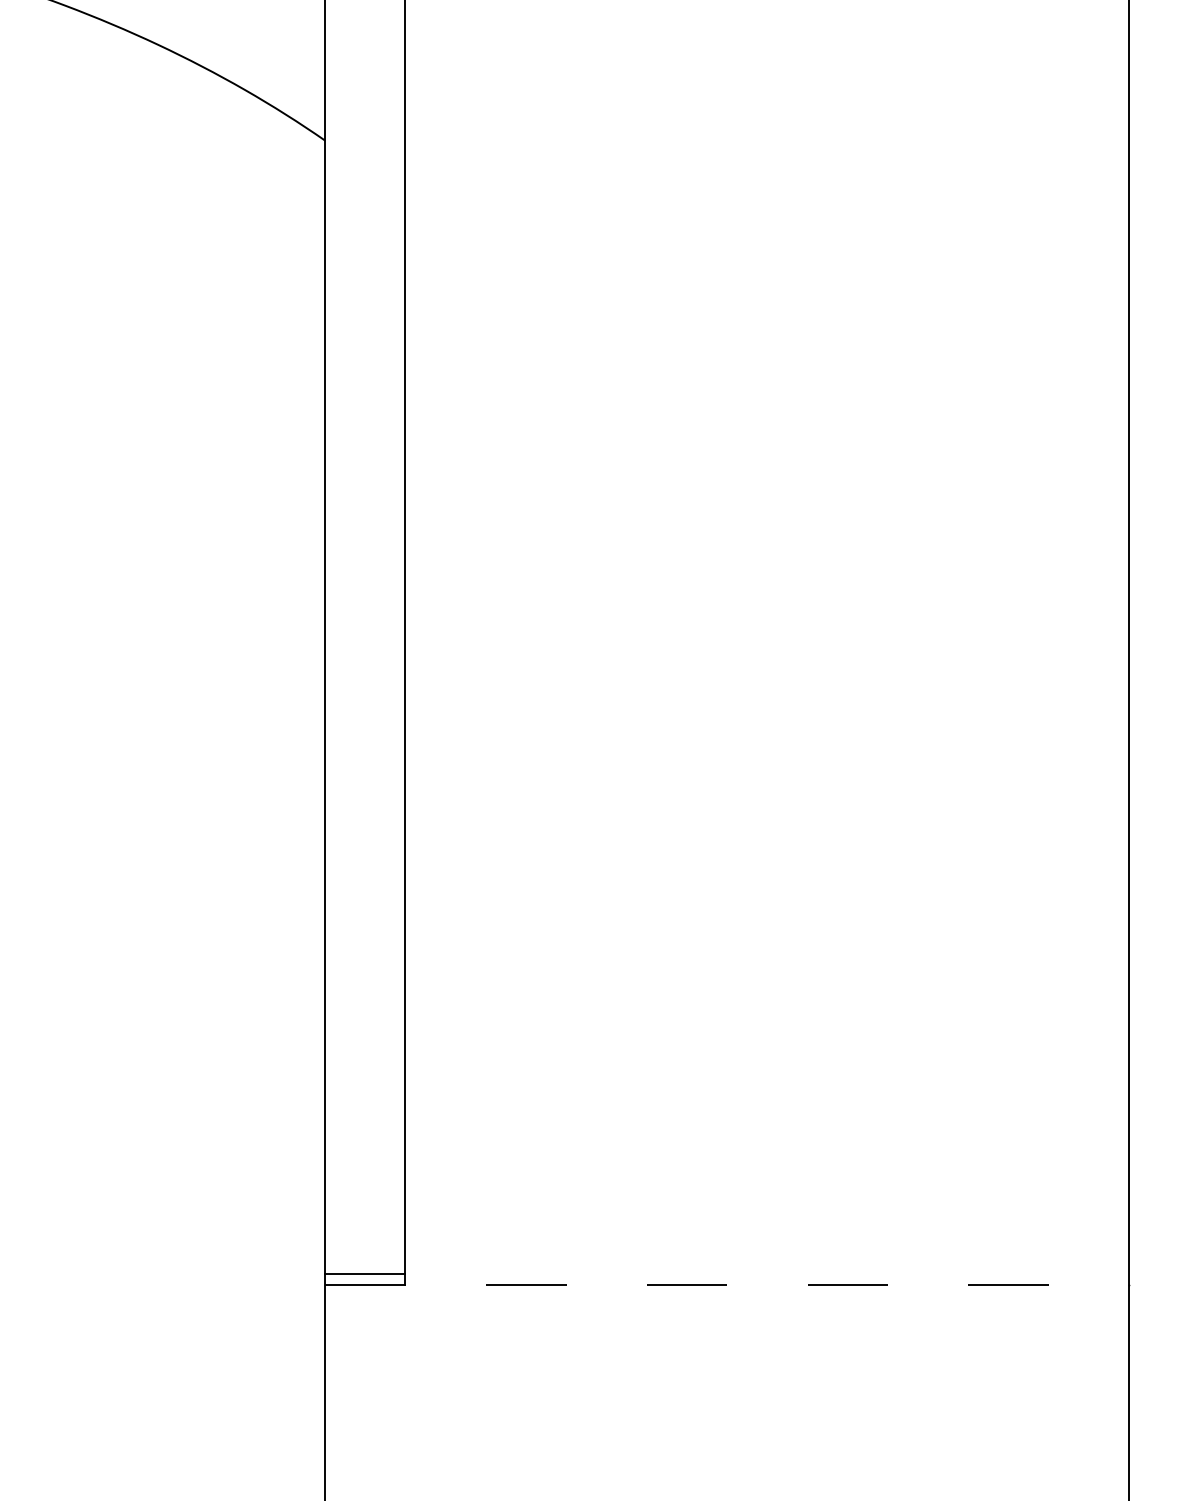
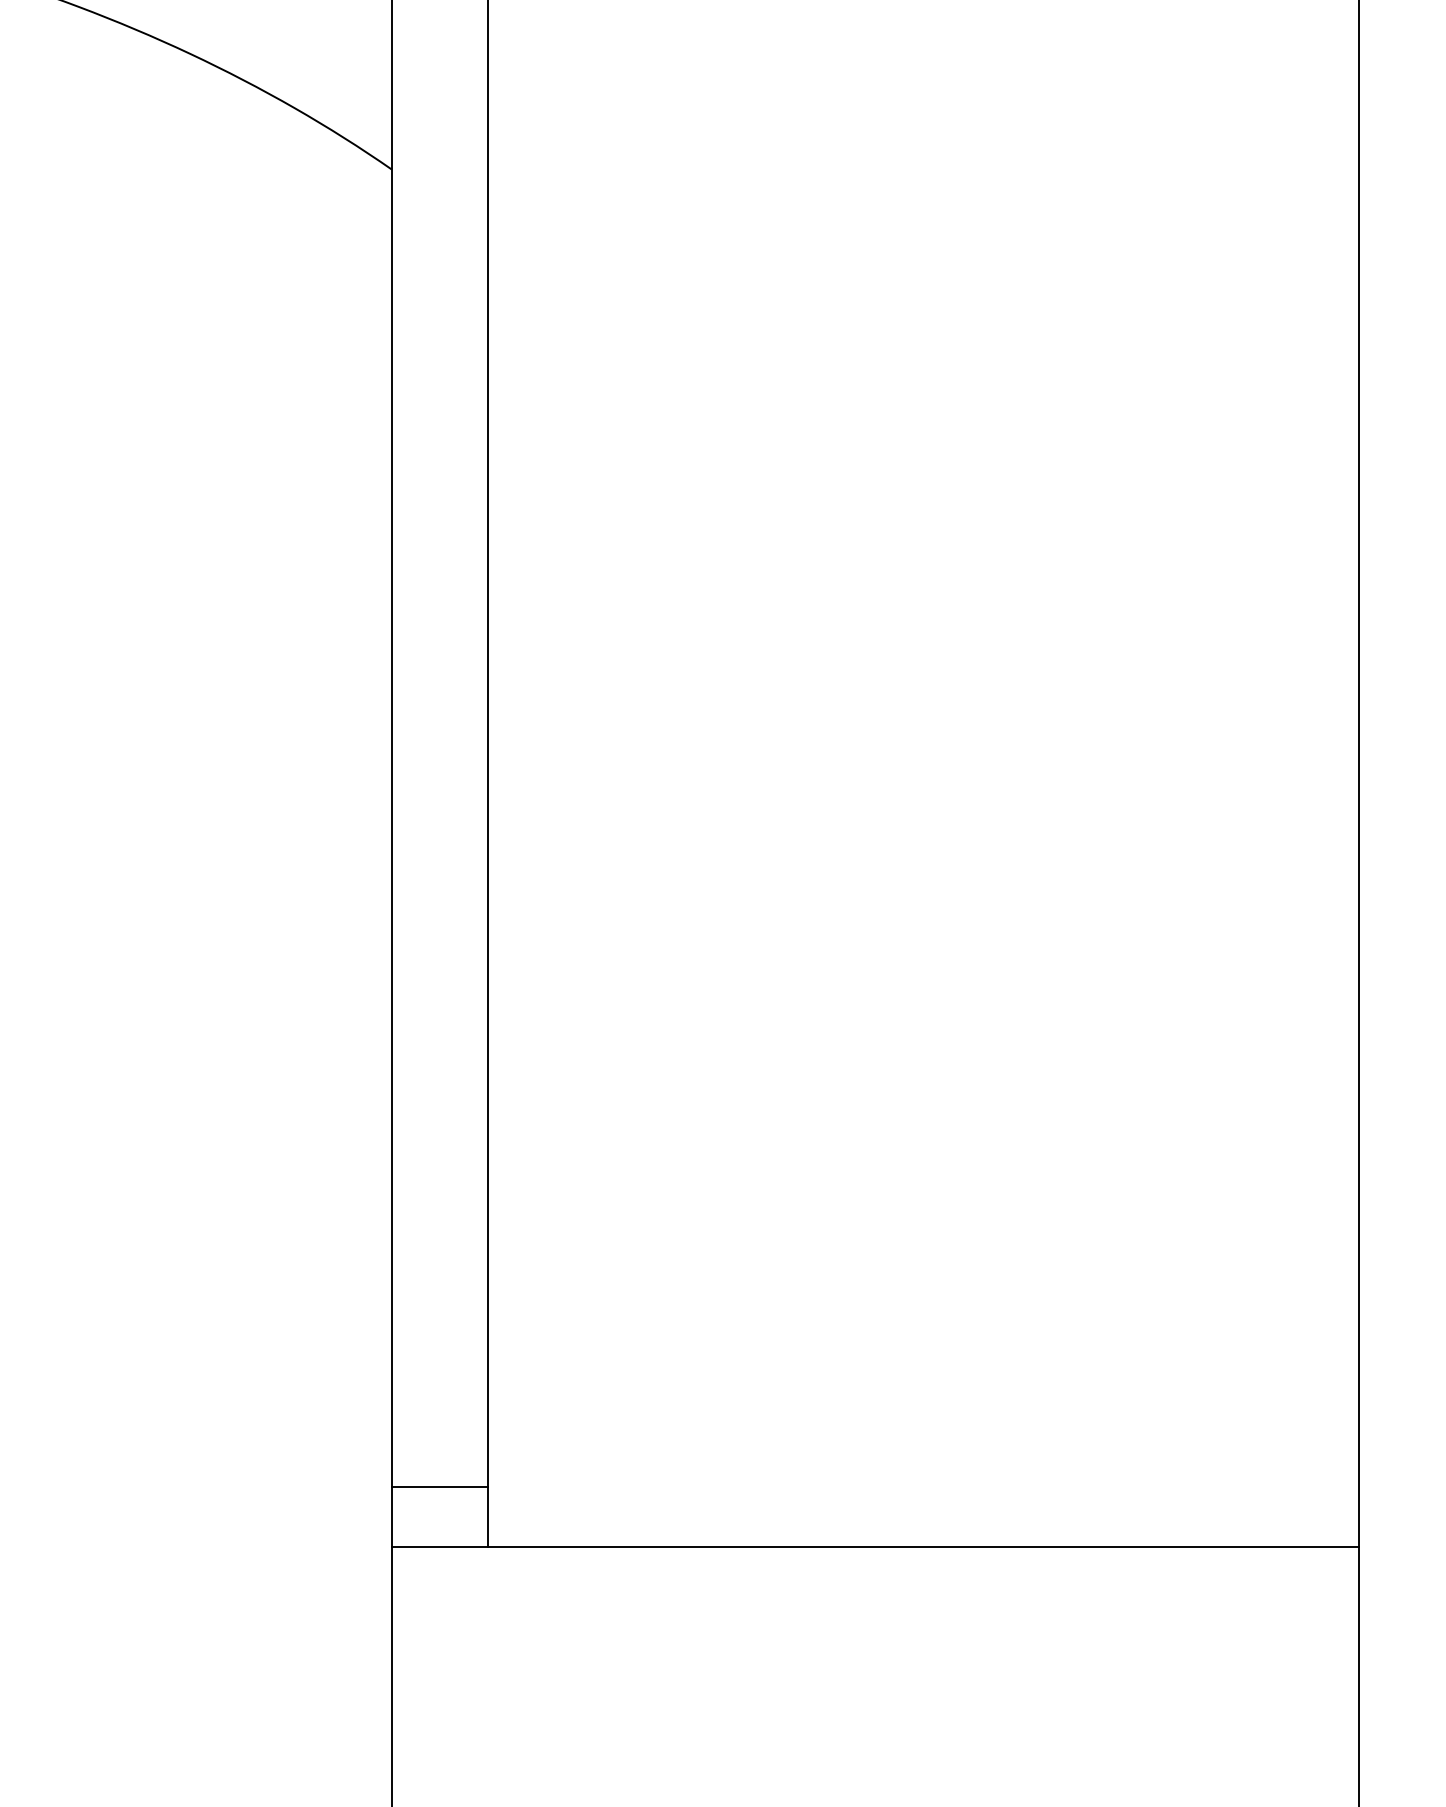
line: (364, 1273) -> (439, 1486), moved
line: (727, 1284) -> (875, 1546), dashed -> solid

